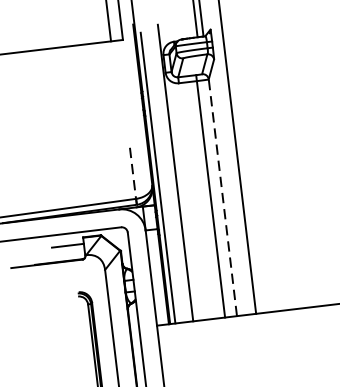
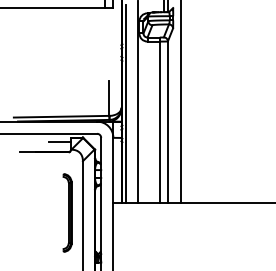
line: (133, 173) -> (109, 98), dashed -> solid
line: (222, 198) -> (167, 122), dashed -> solid

